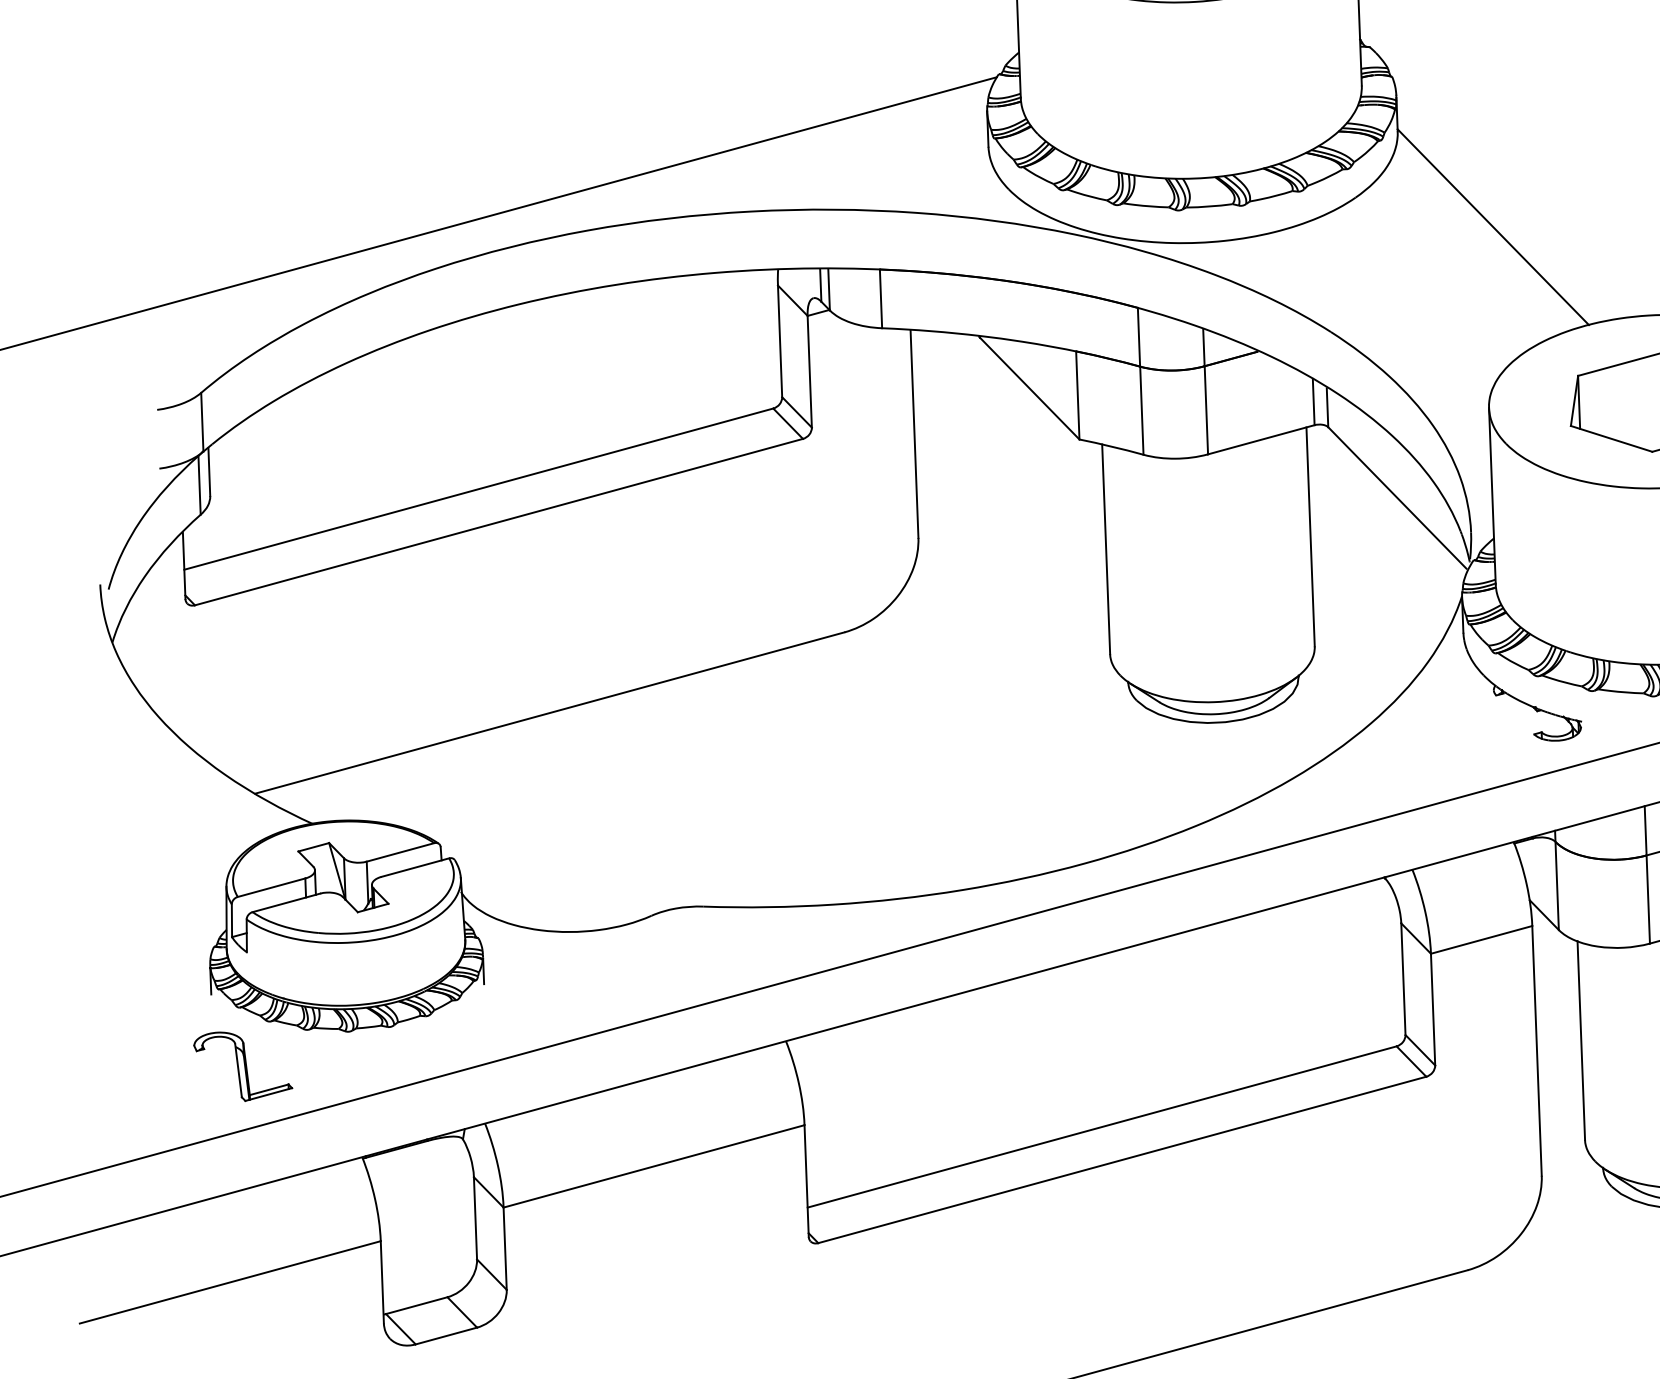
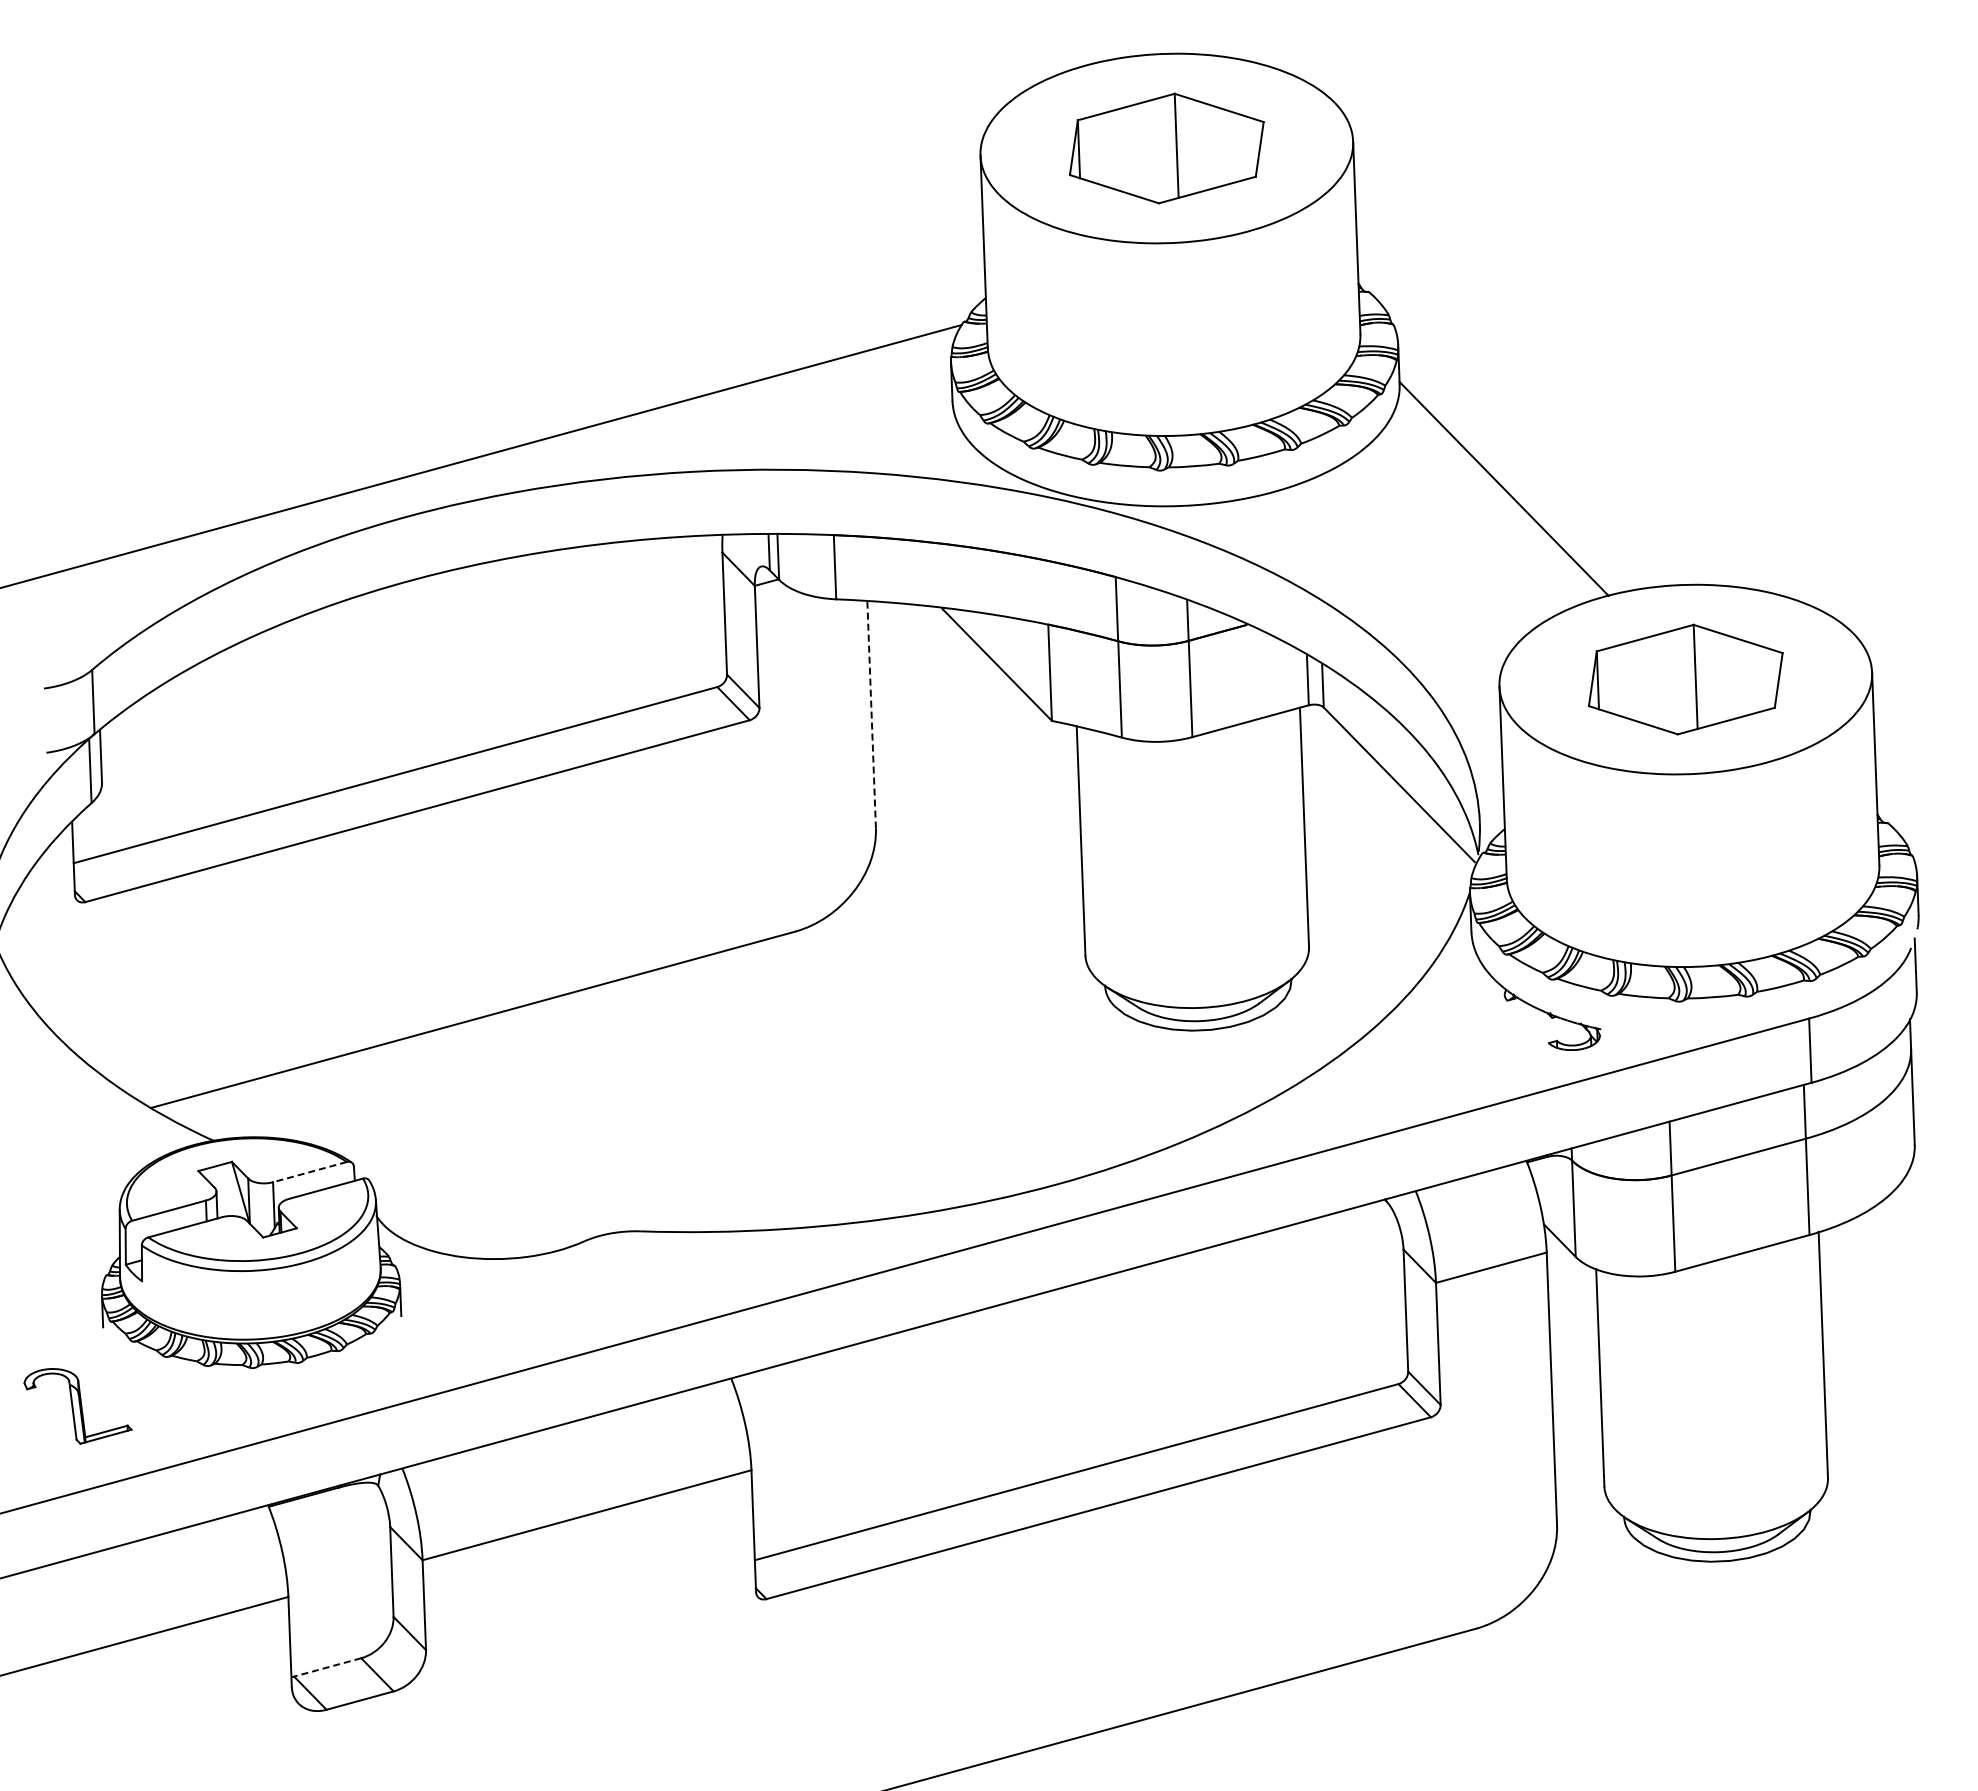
line: (914, 434) -> (871, 715), solid -> dashed
line: (400, 852) -> (309, 1172), solid -> dashed
part: (242, 1066) -> (77, 1406), moved
line: (416, 1305) -> (327, 1667), solid -> dashed

